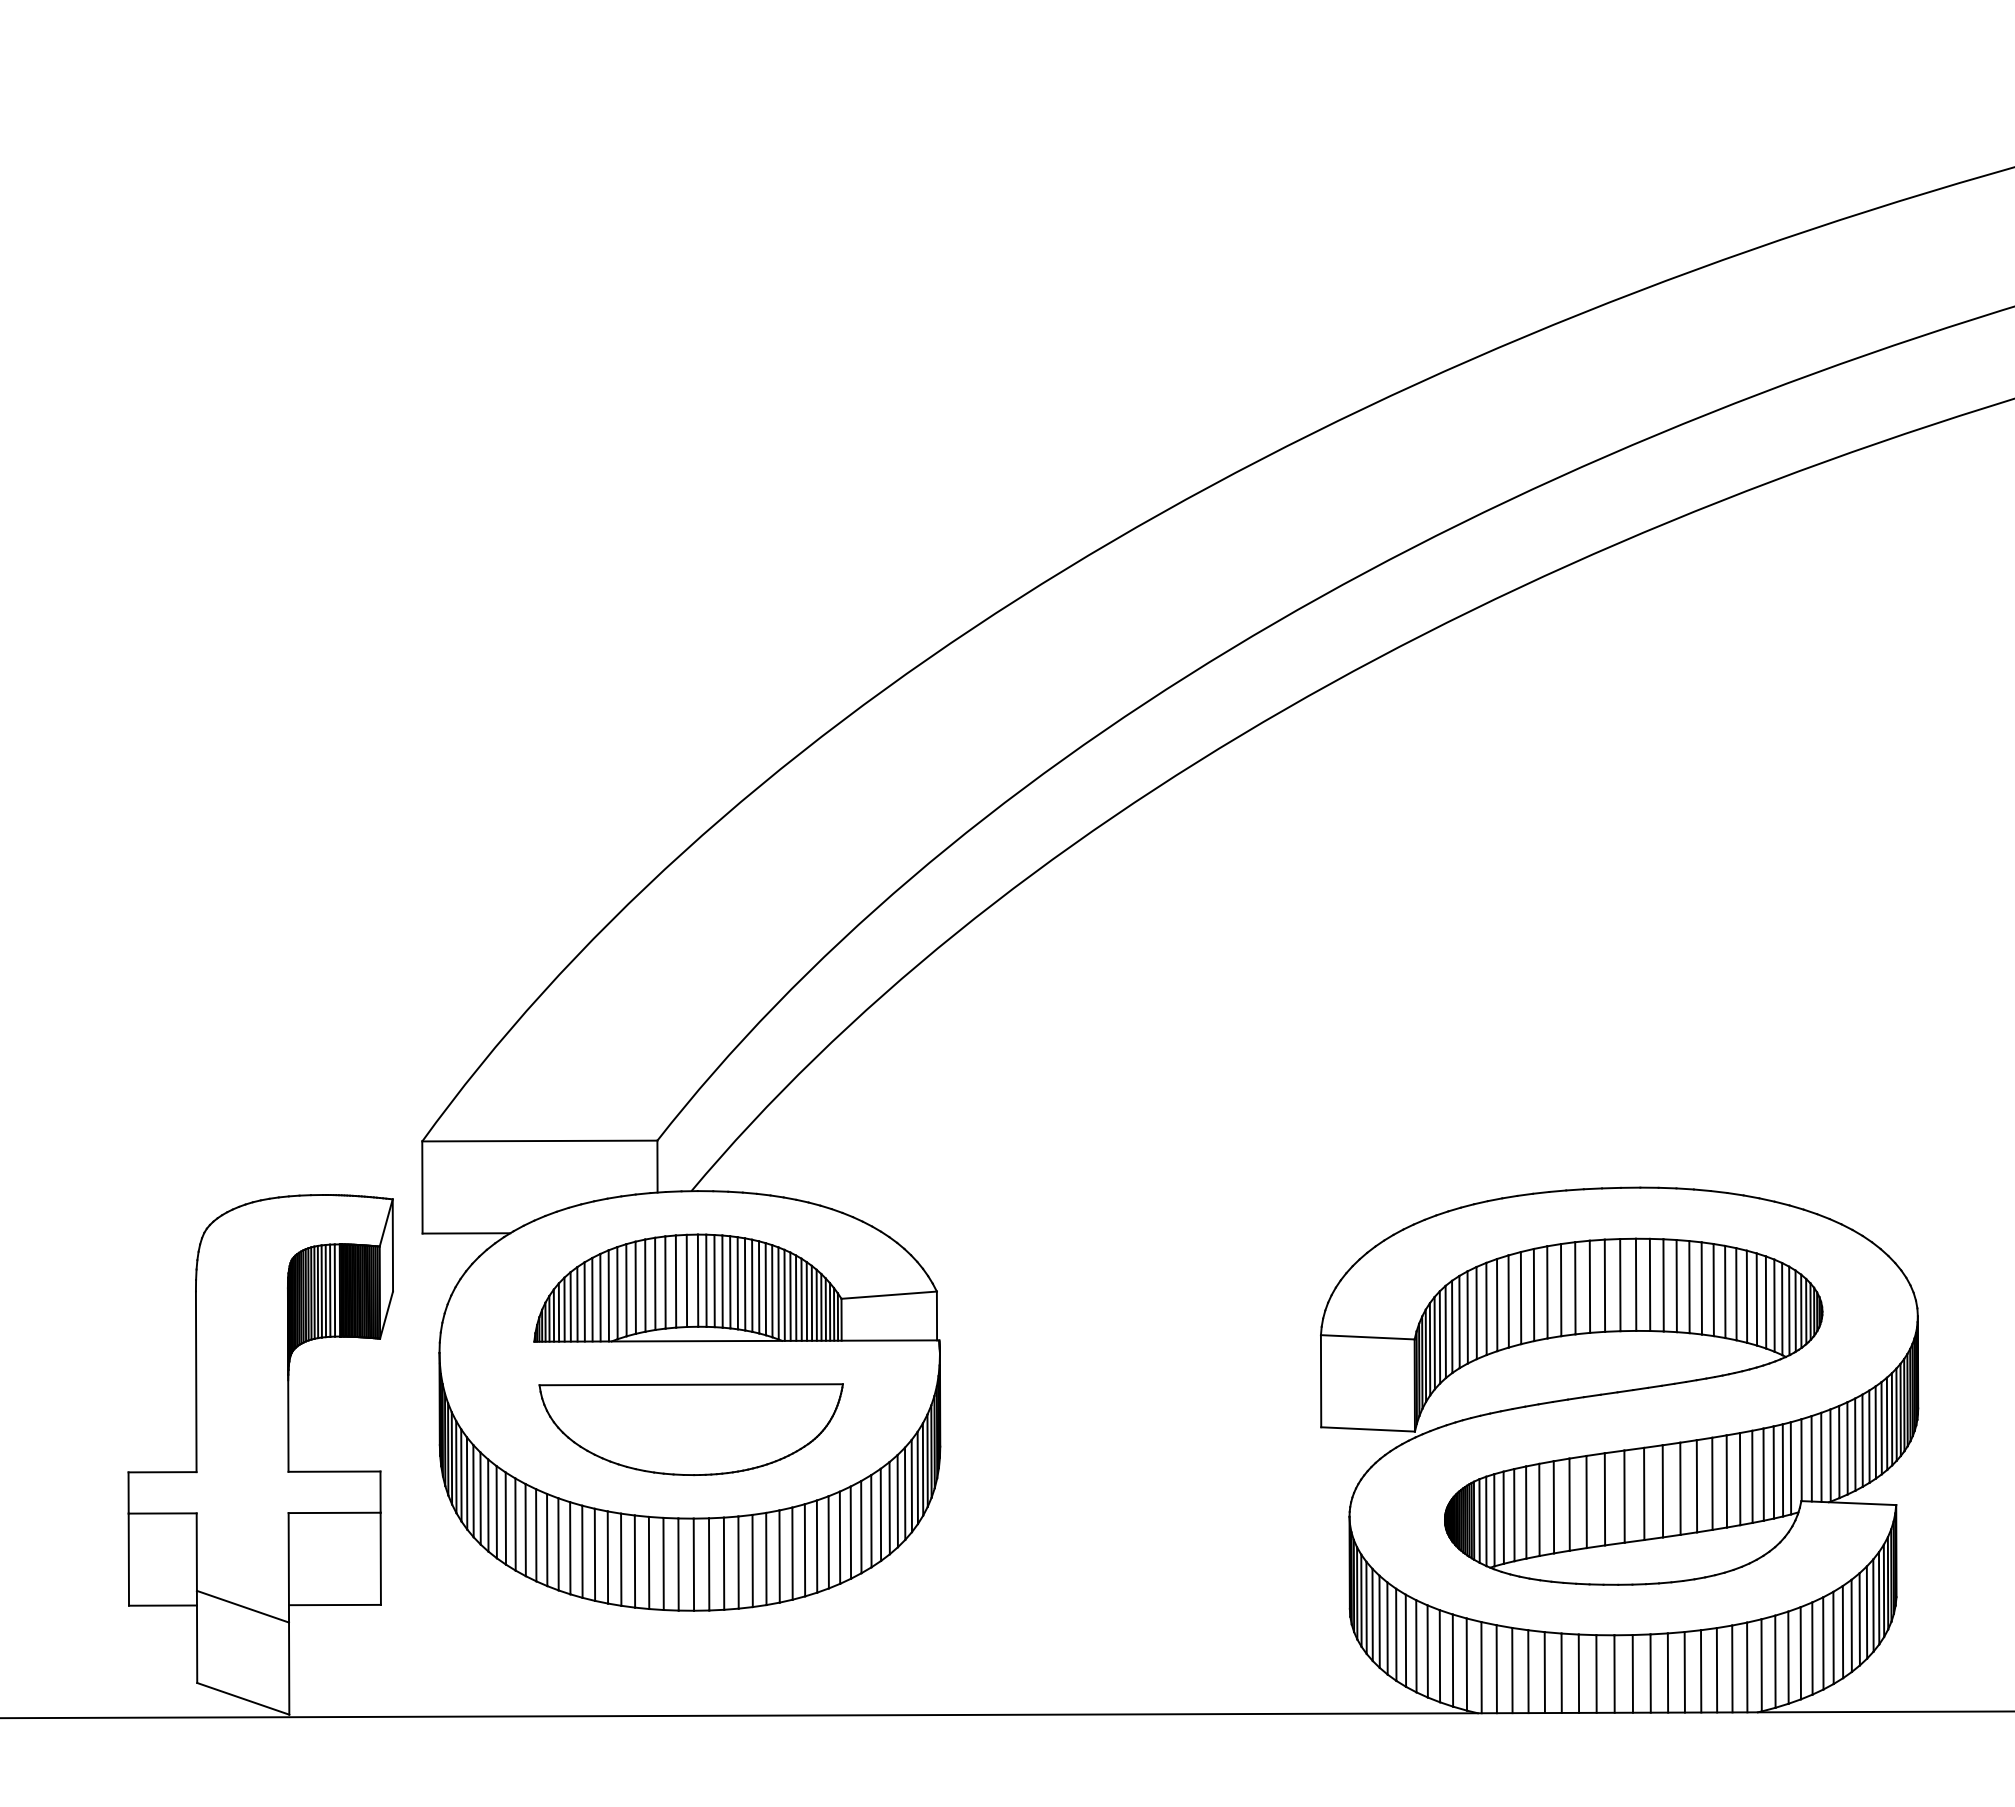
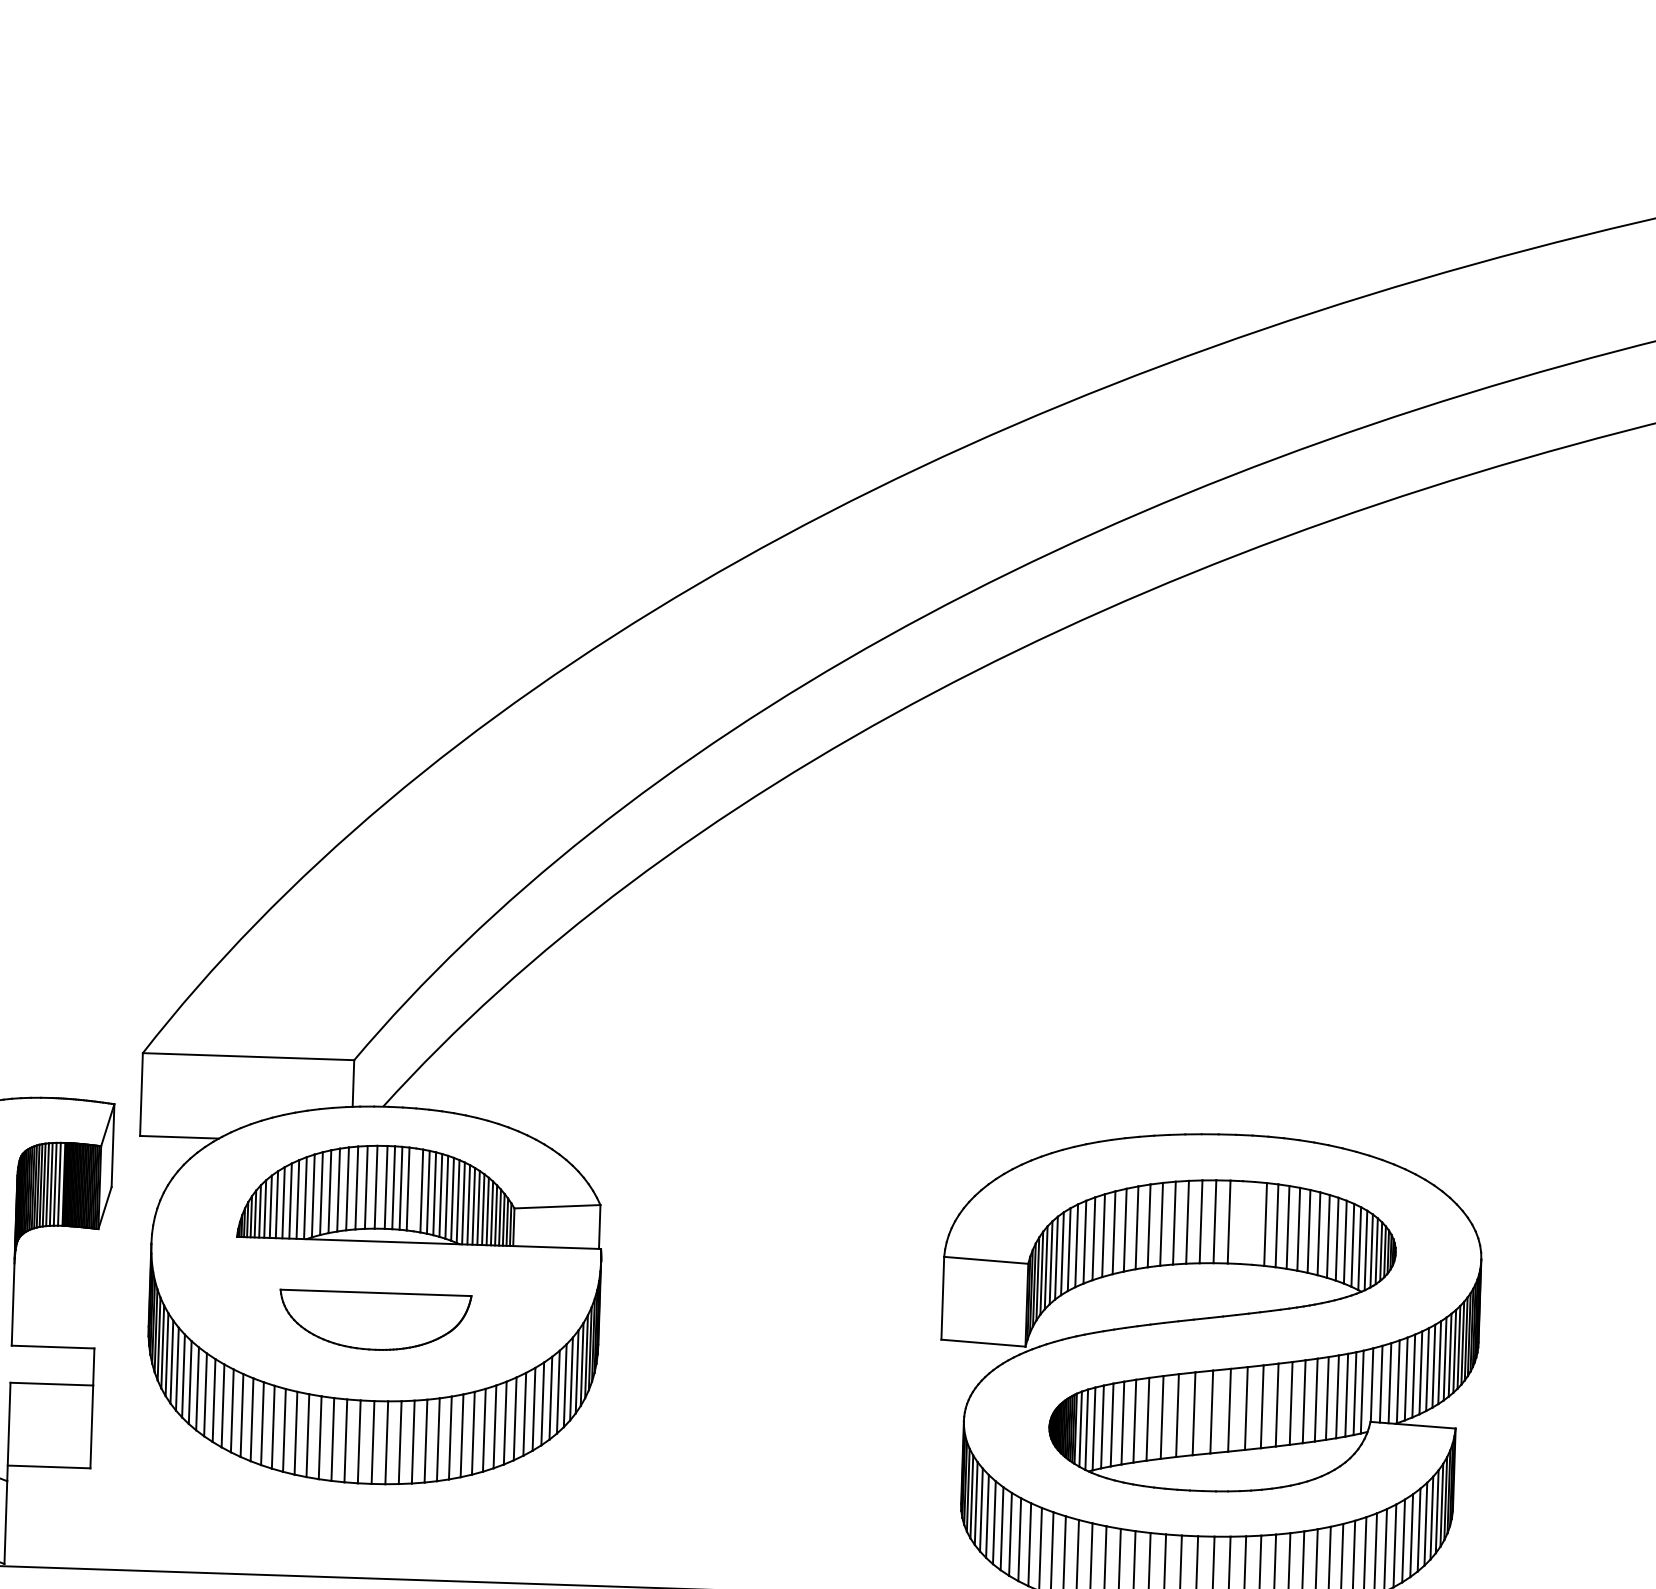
line: (730, 1282) -> (415, 1190), removed
line: (1649, 1284) -> (1241, 1222), removed
line: (1663, 1285) -> (1253, 1223), removed
part: (690, 1429) -> (374, 1320), size x0.7

